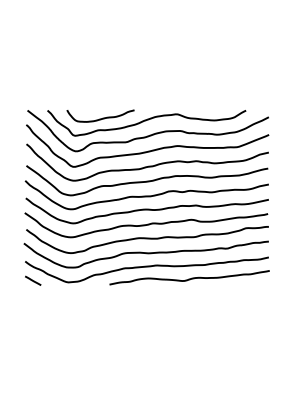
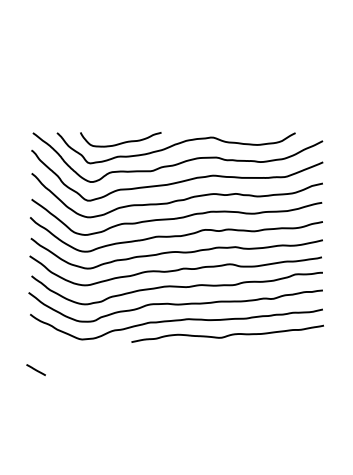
line: (33, 280) -> (36, 369), moved

